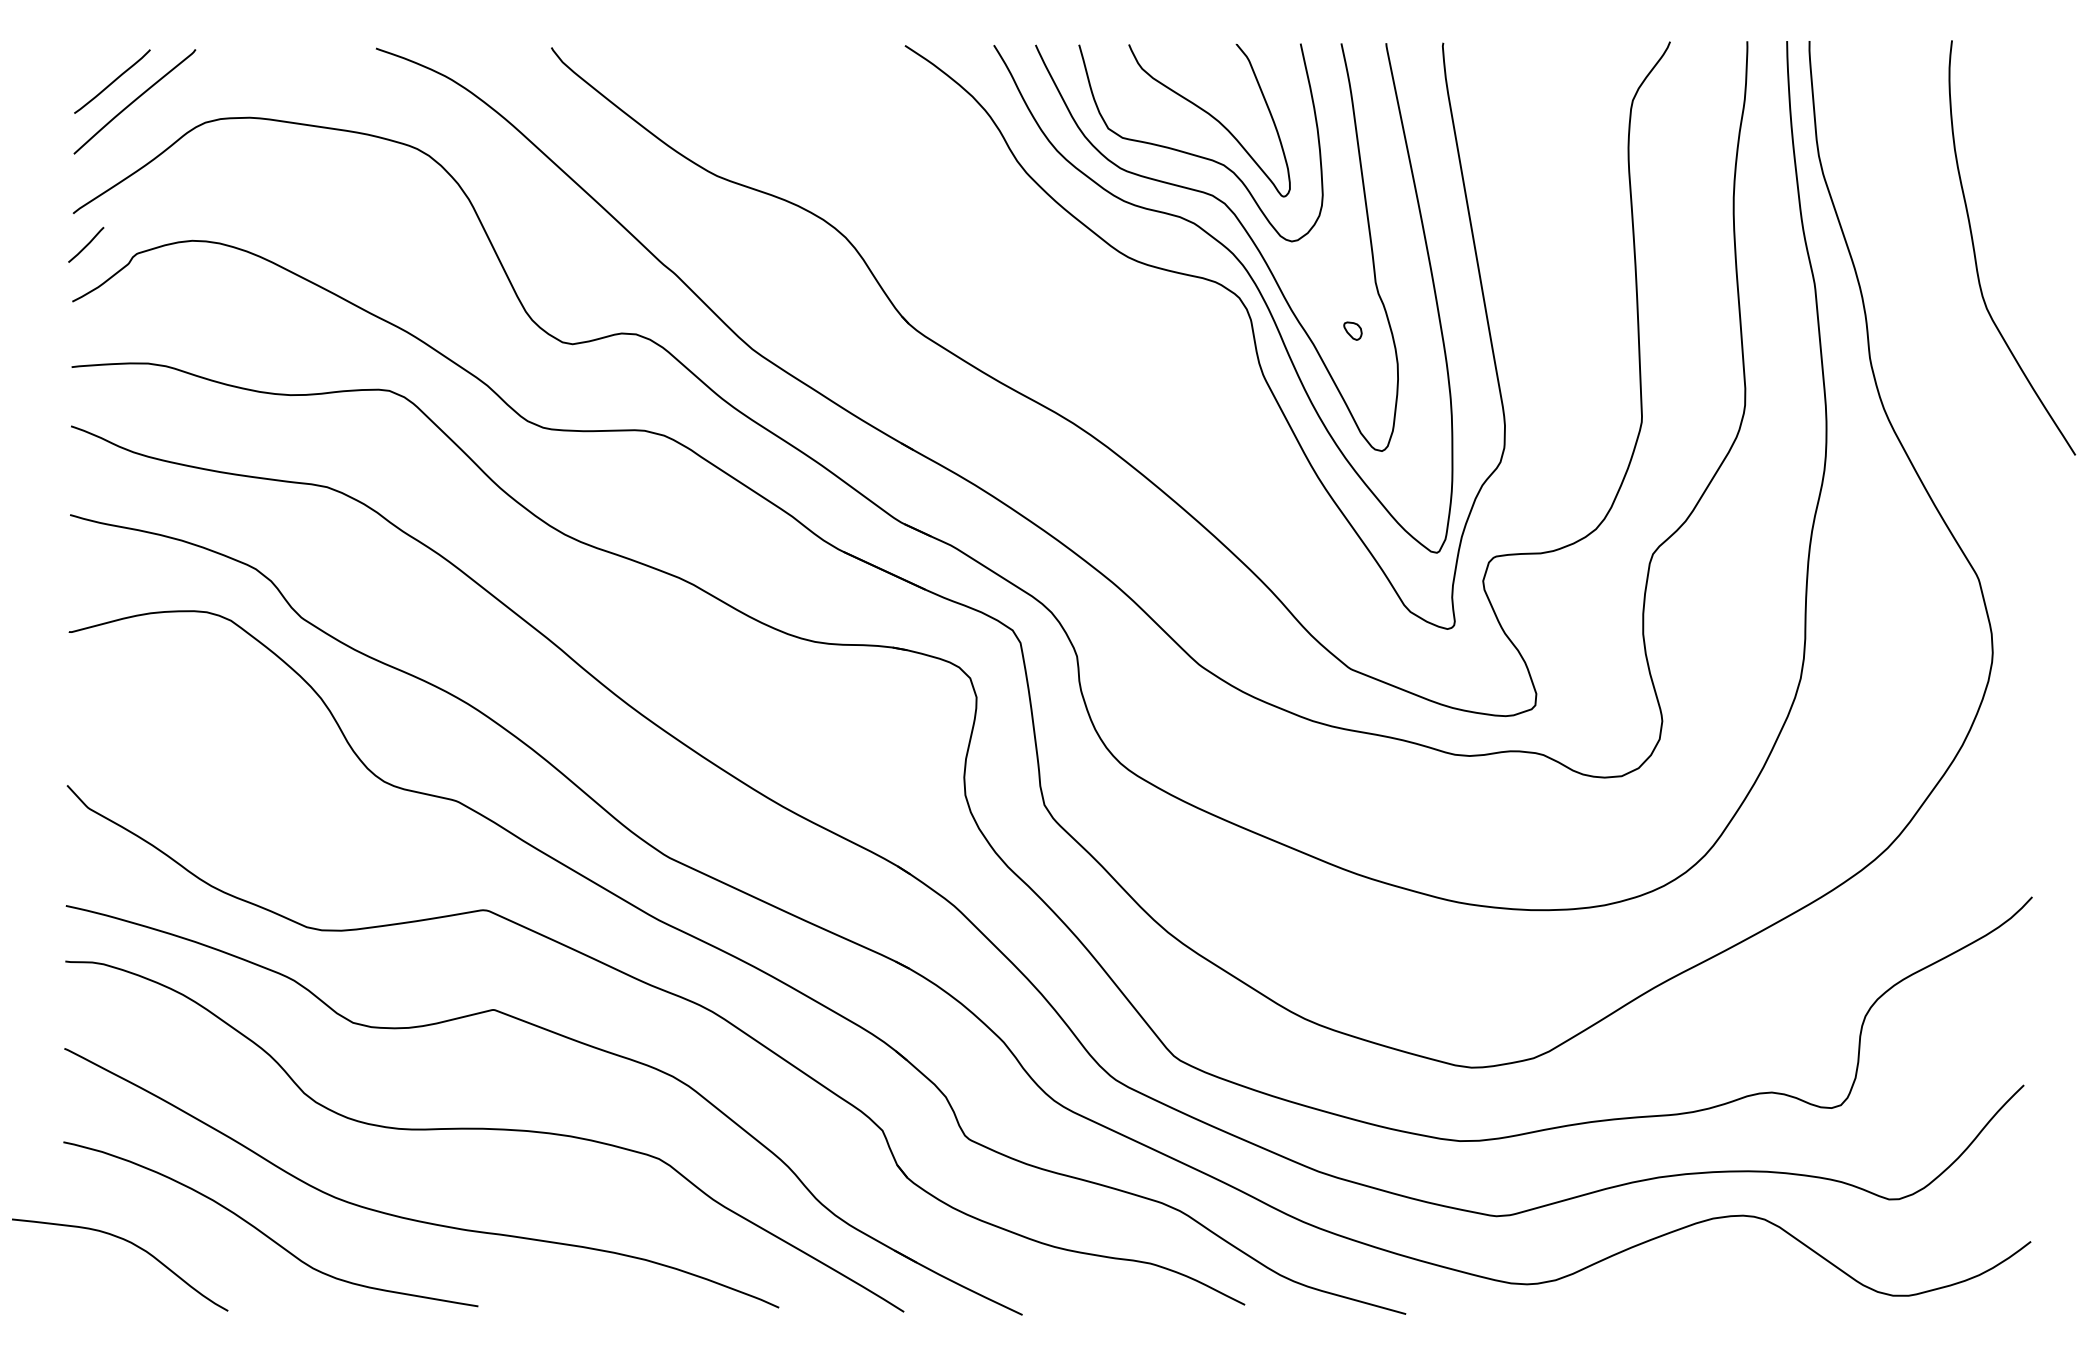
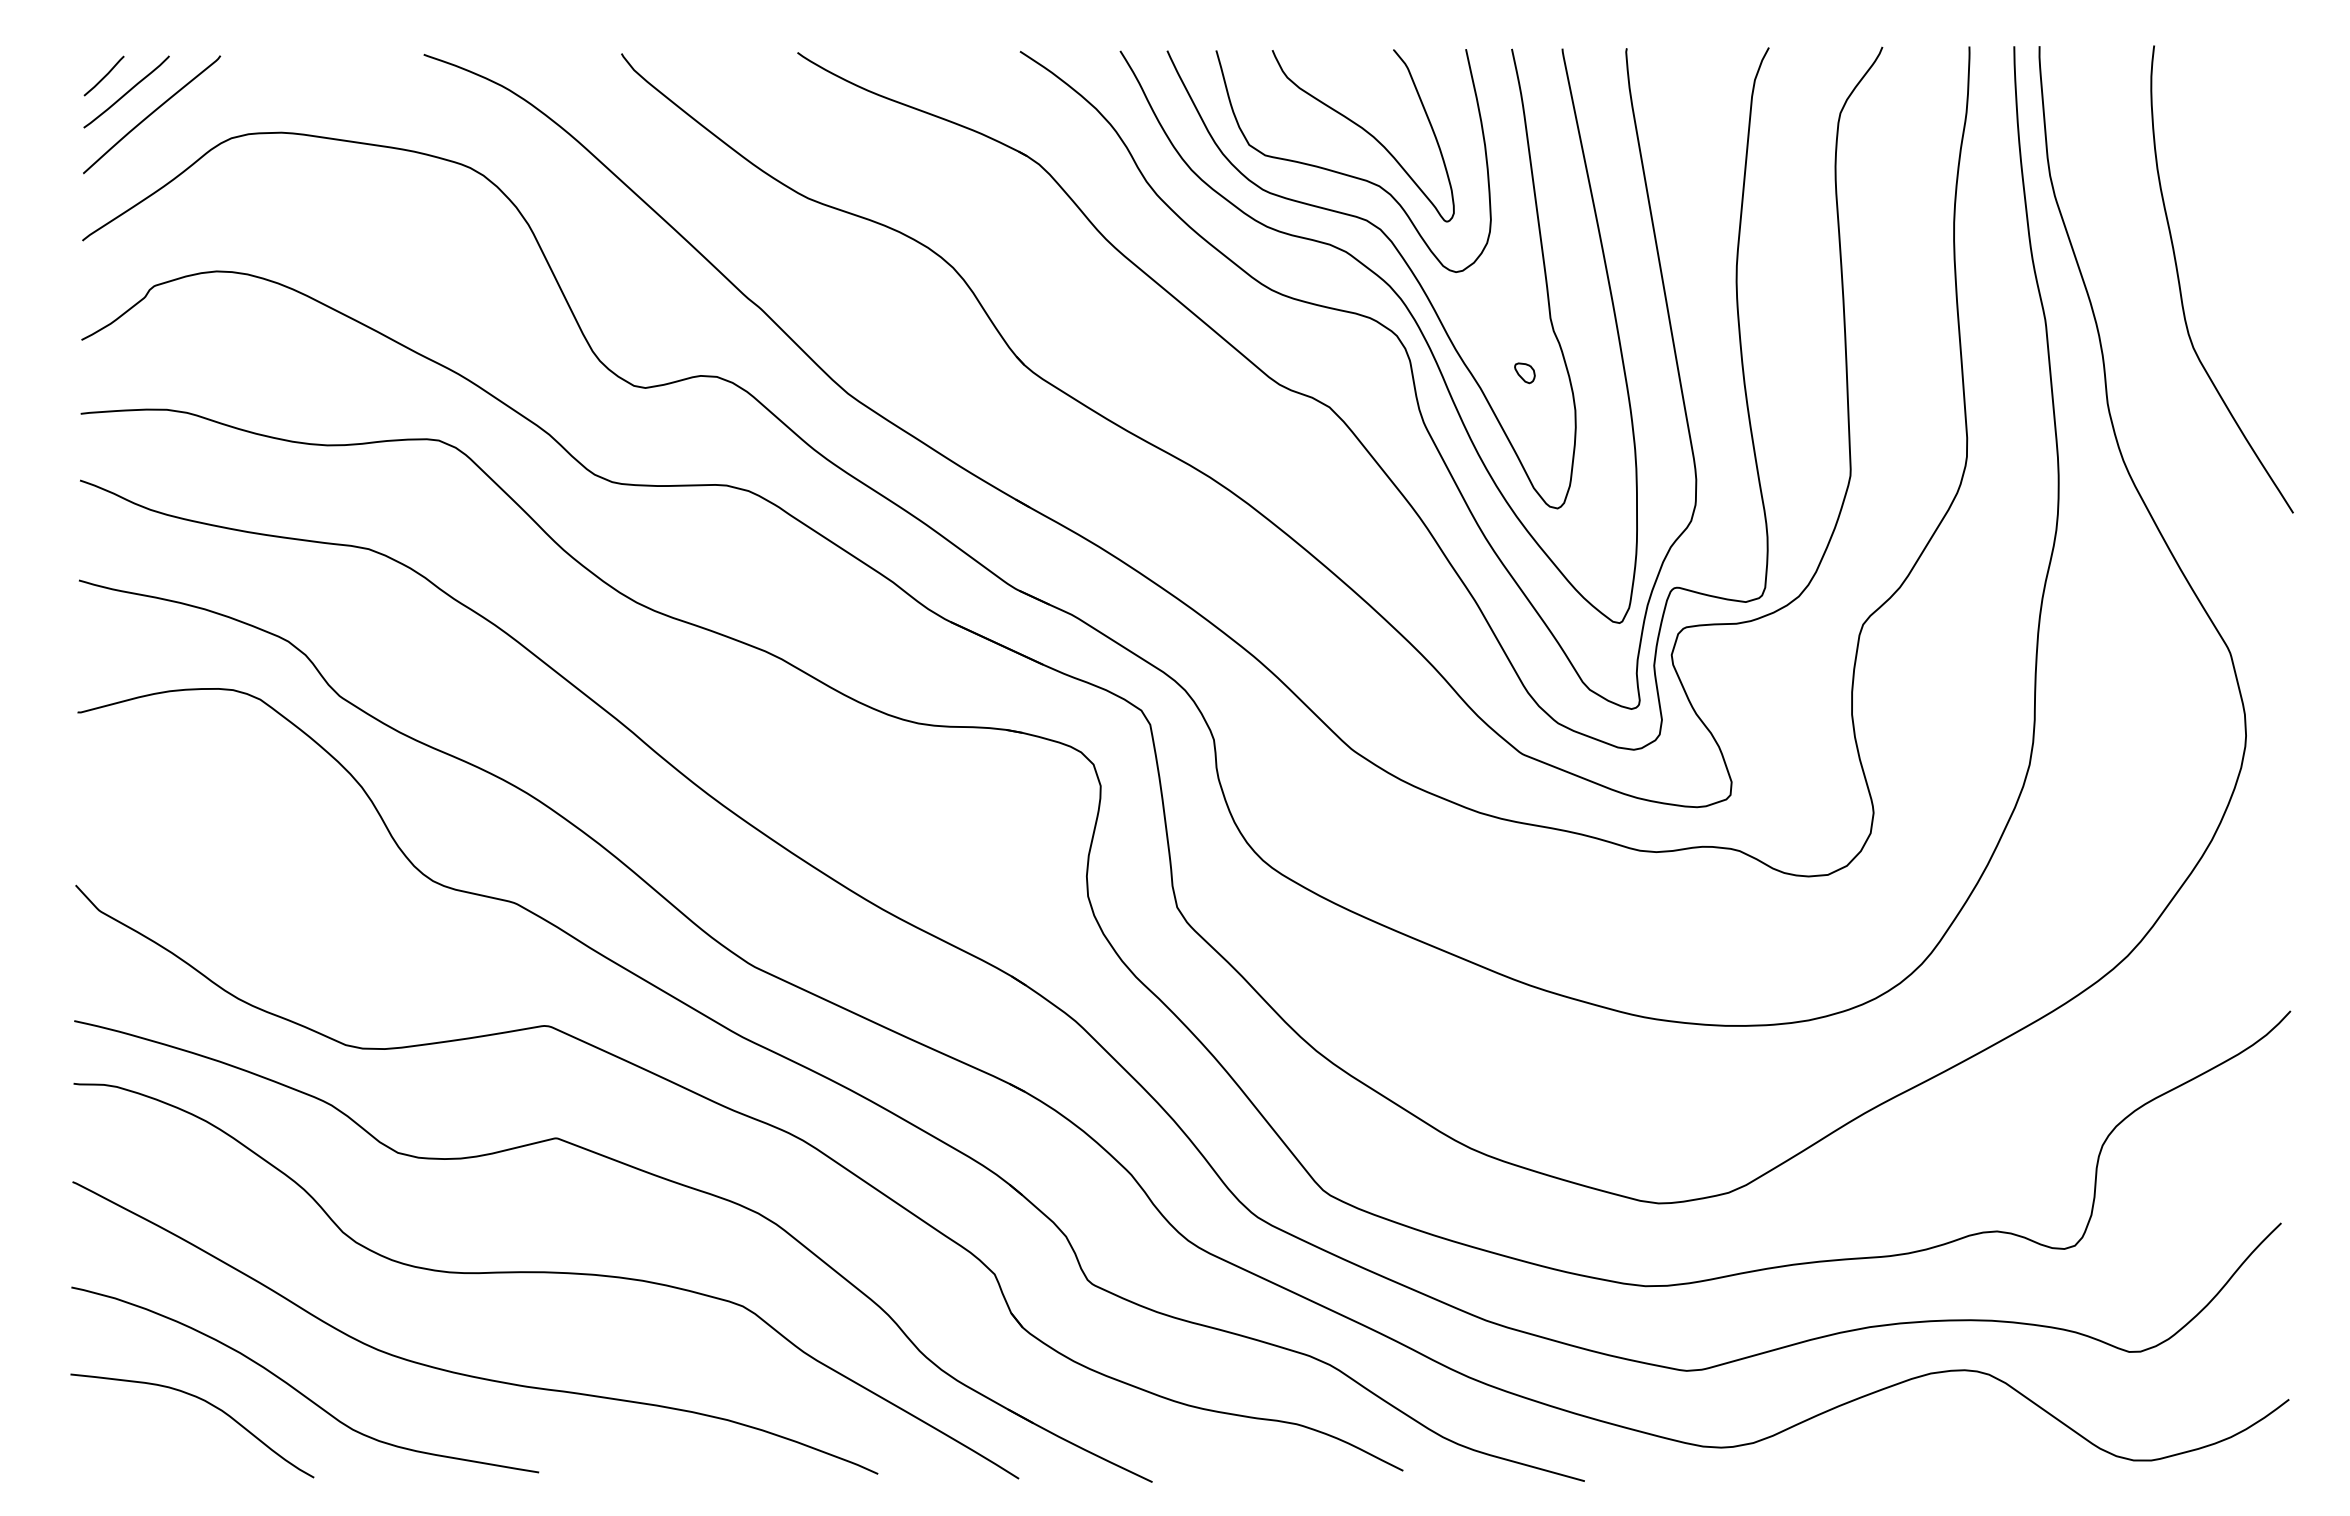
line: (86, 244) -> (104, 75), moved
curve: (1975, 251) -> (2180, 283), moved
part: (1143, 346) -> (1288, 390), added
curve: (130, 1243) -> (203, 1401), moved

